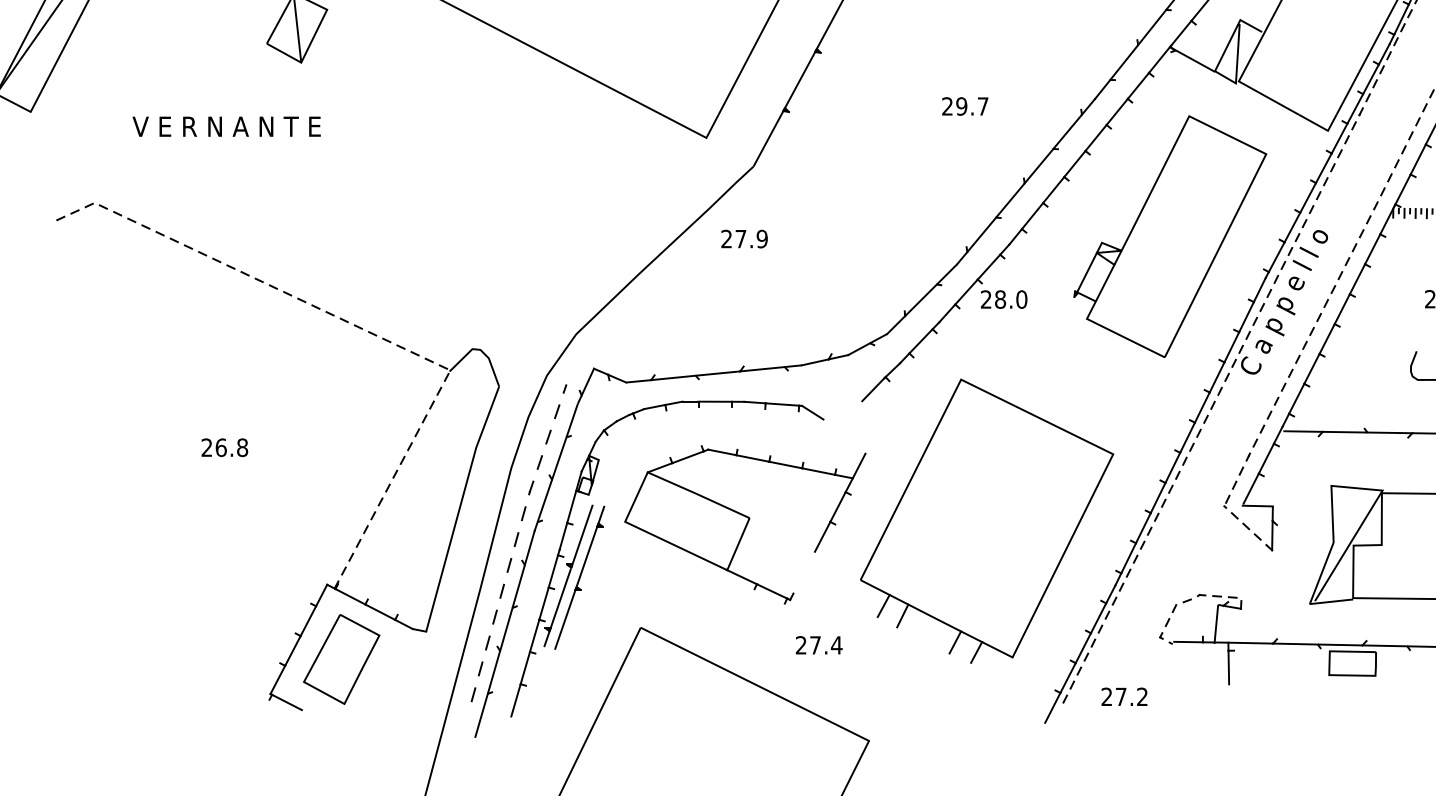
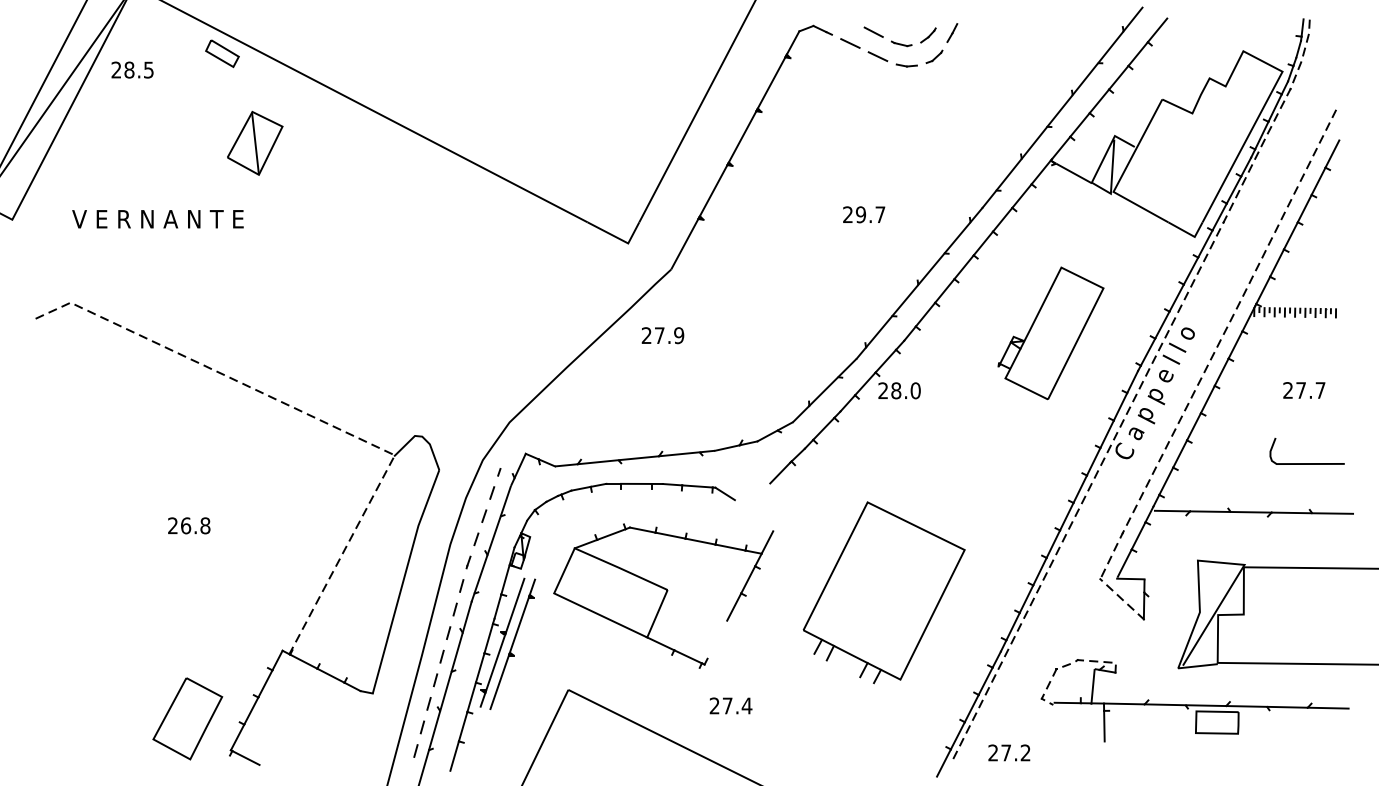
text: (226, 127) -> (157, 219), moved
part: (1169, 236) -> (1050, 333), size x0.6
part: (987, 520) -> (884, 592), size x0.7
part: (341, 659) -> (187, 718), moved

